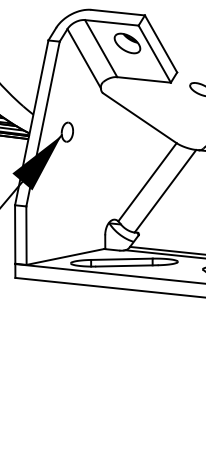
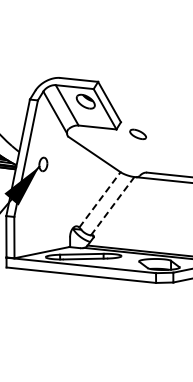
line: (148, 181) -> (100, 199), solid -> dashed
line: (165, 190) -> (112, 205), solid -> dashed

